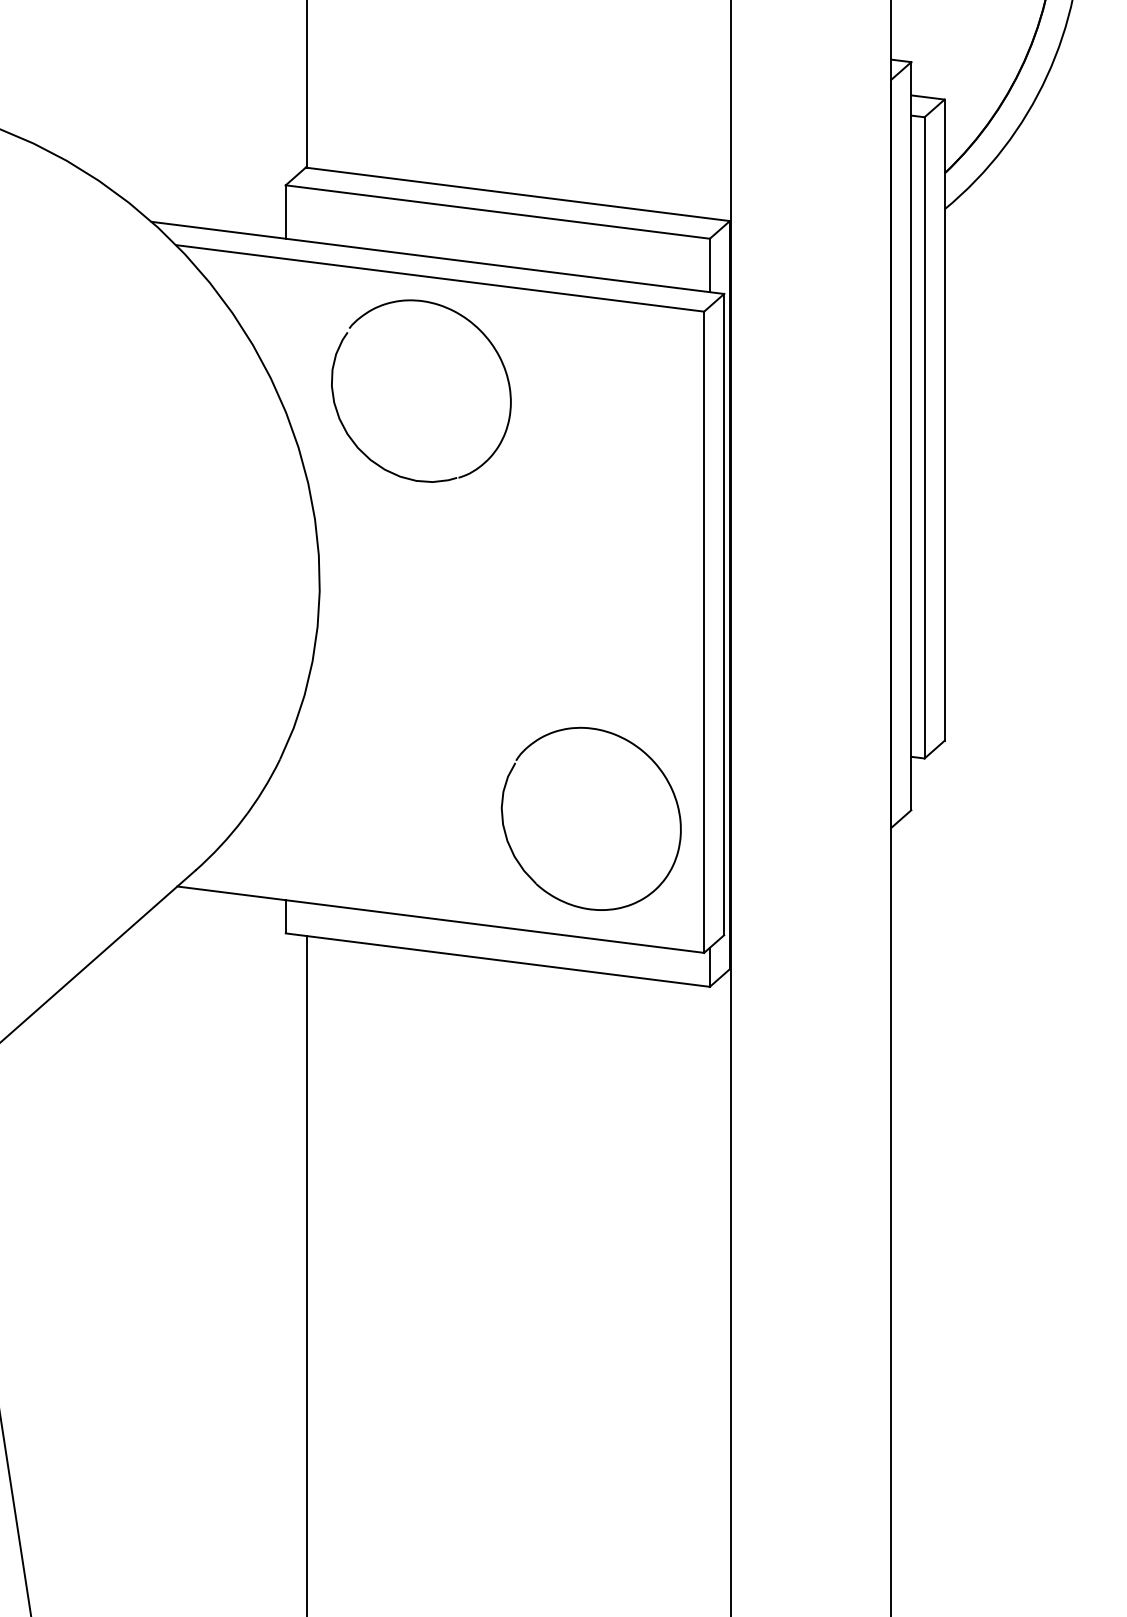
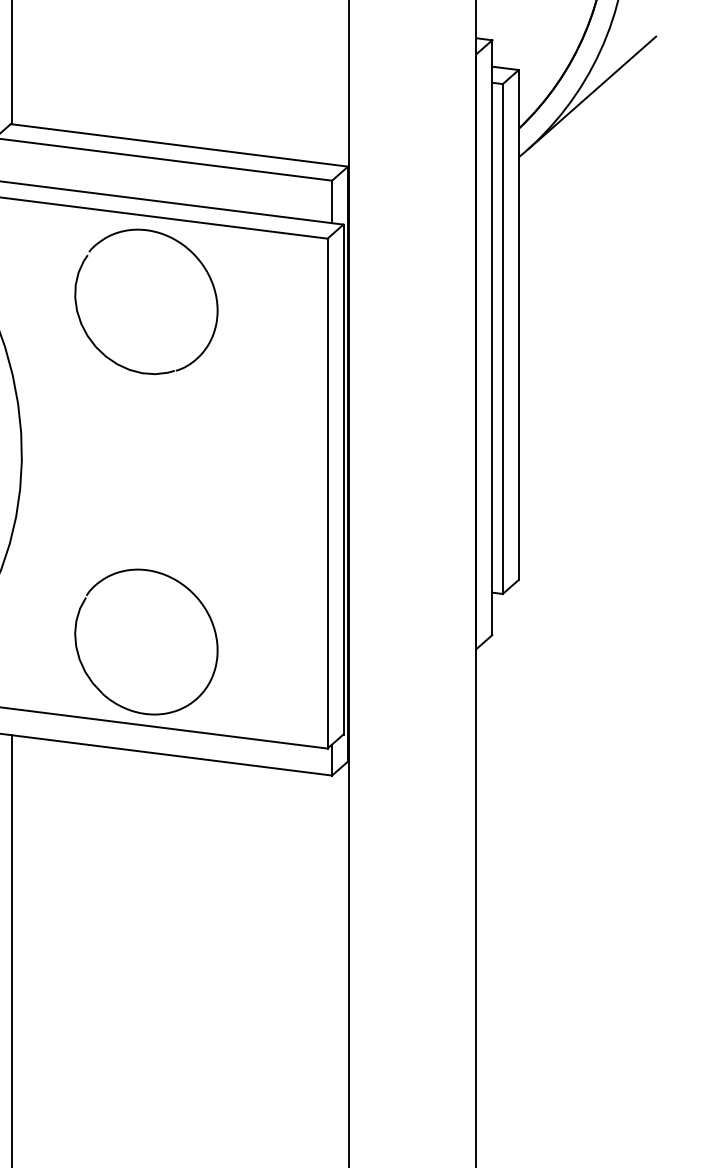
line: (1037, 127) -> (592, 92), added
part: (479, 331) -> (192, 254), moved
part: (520, 863) -> (90, 677), moved

